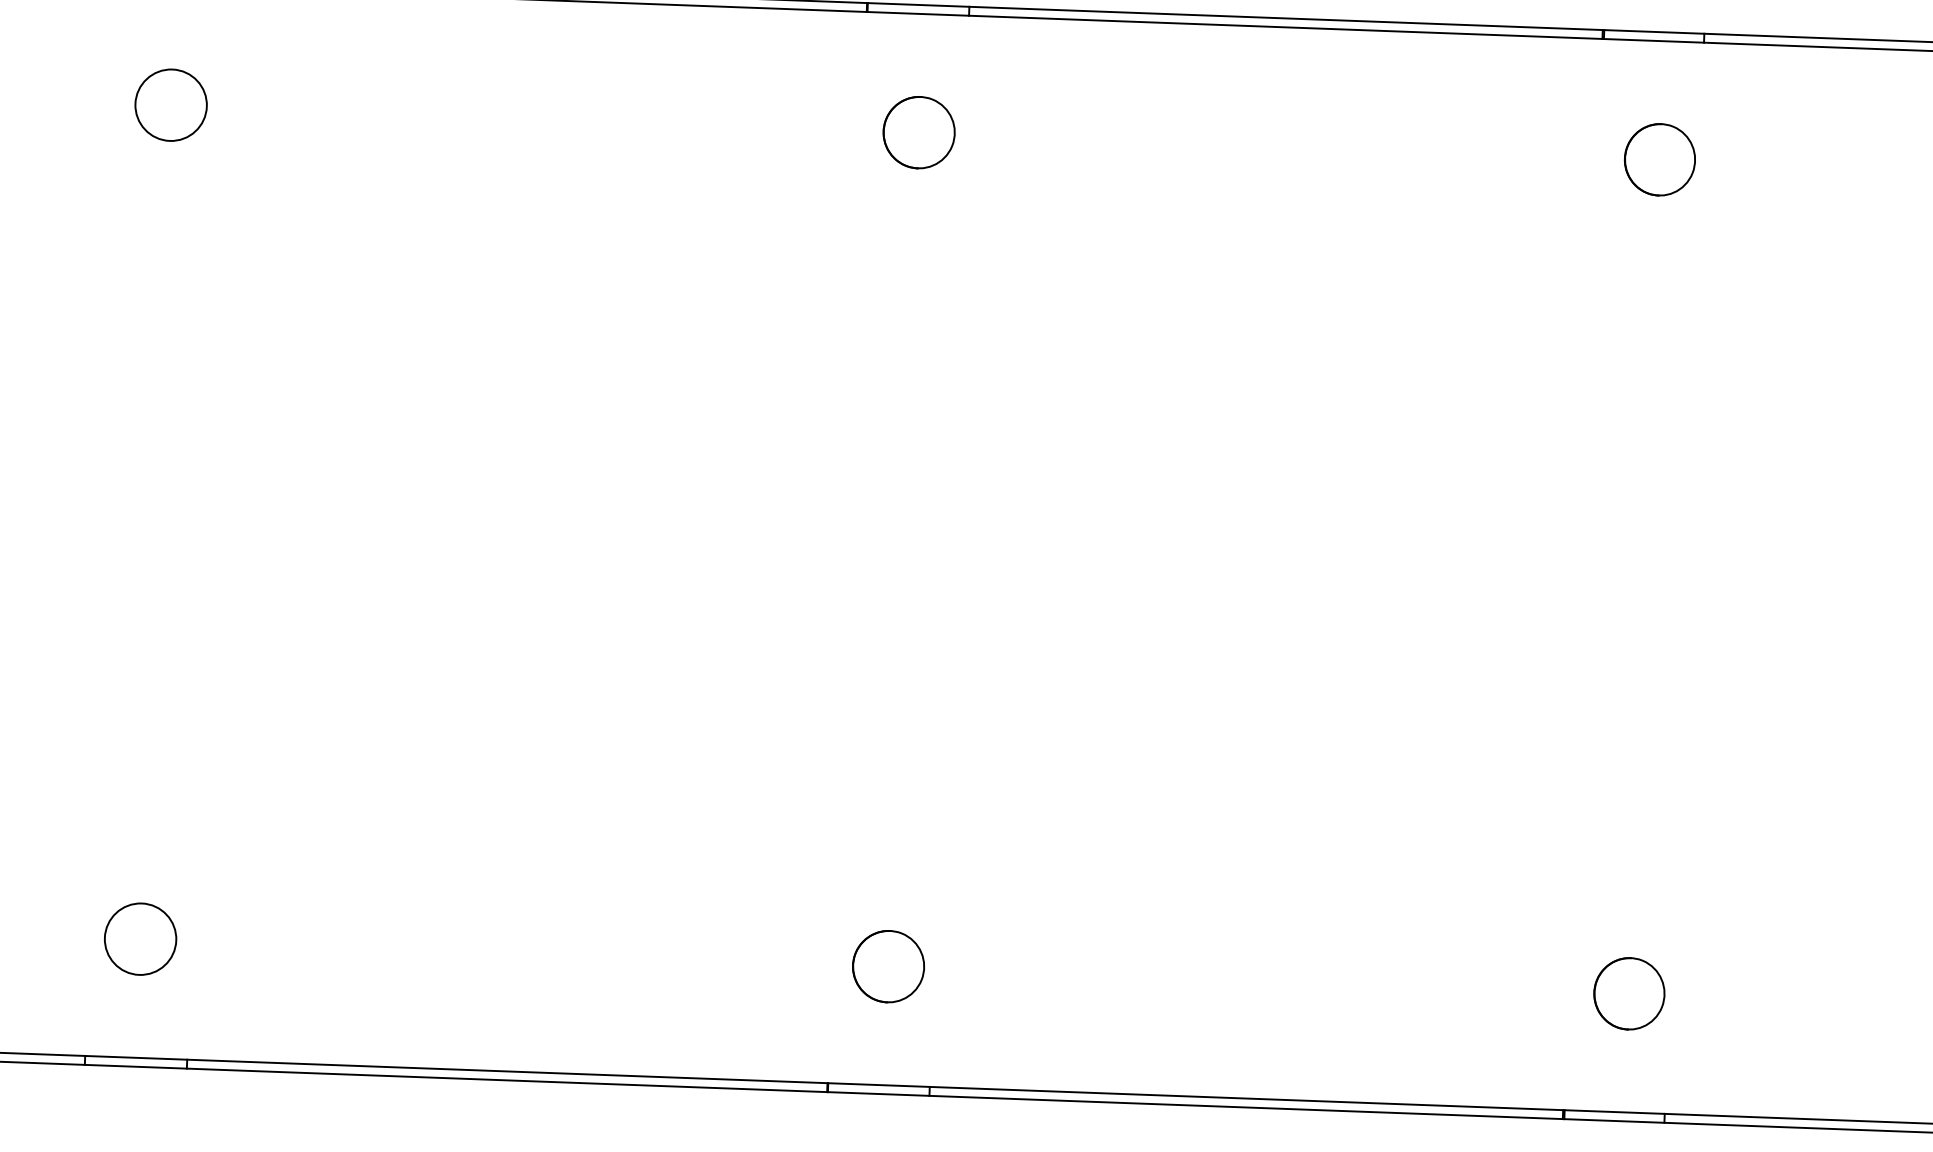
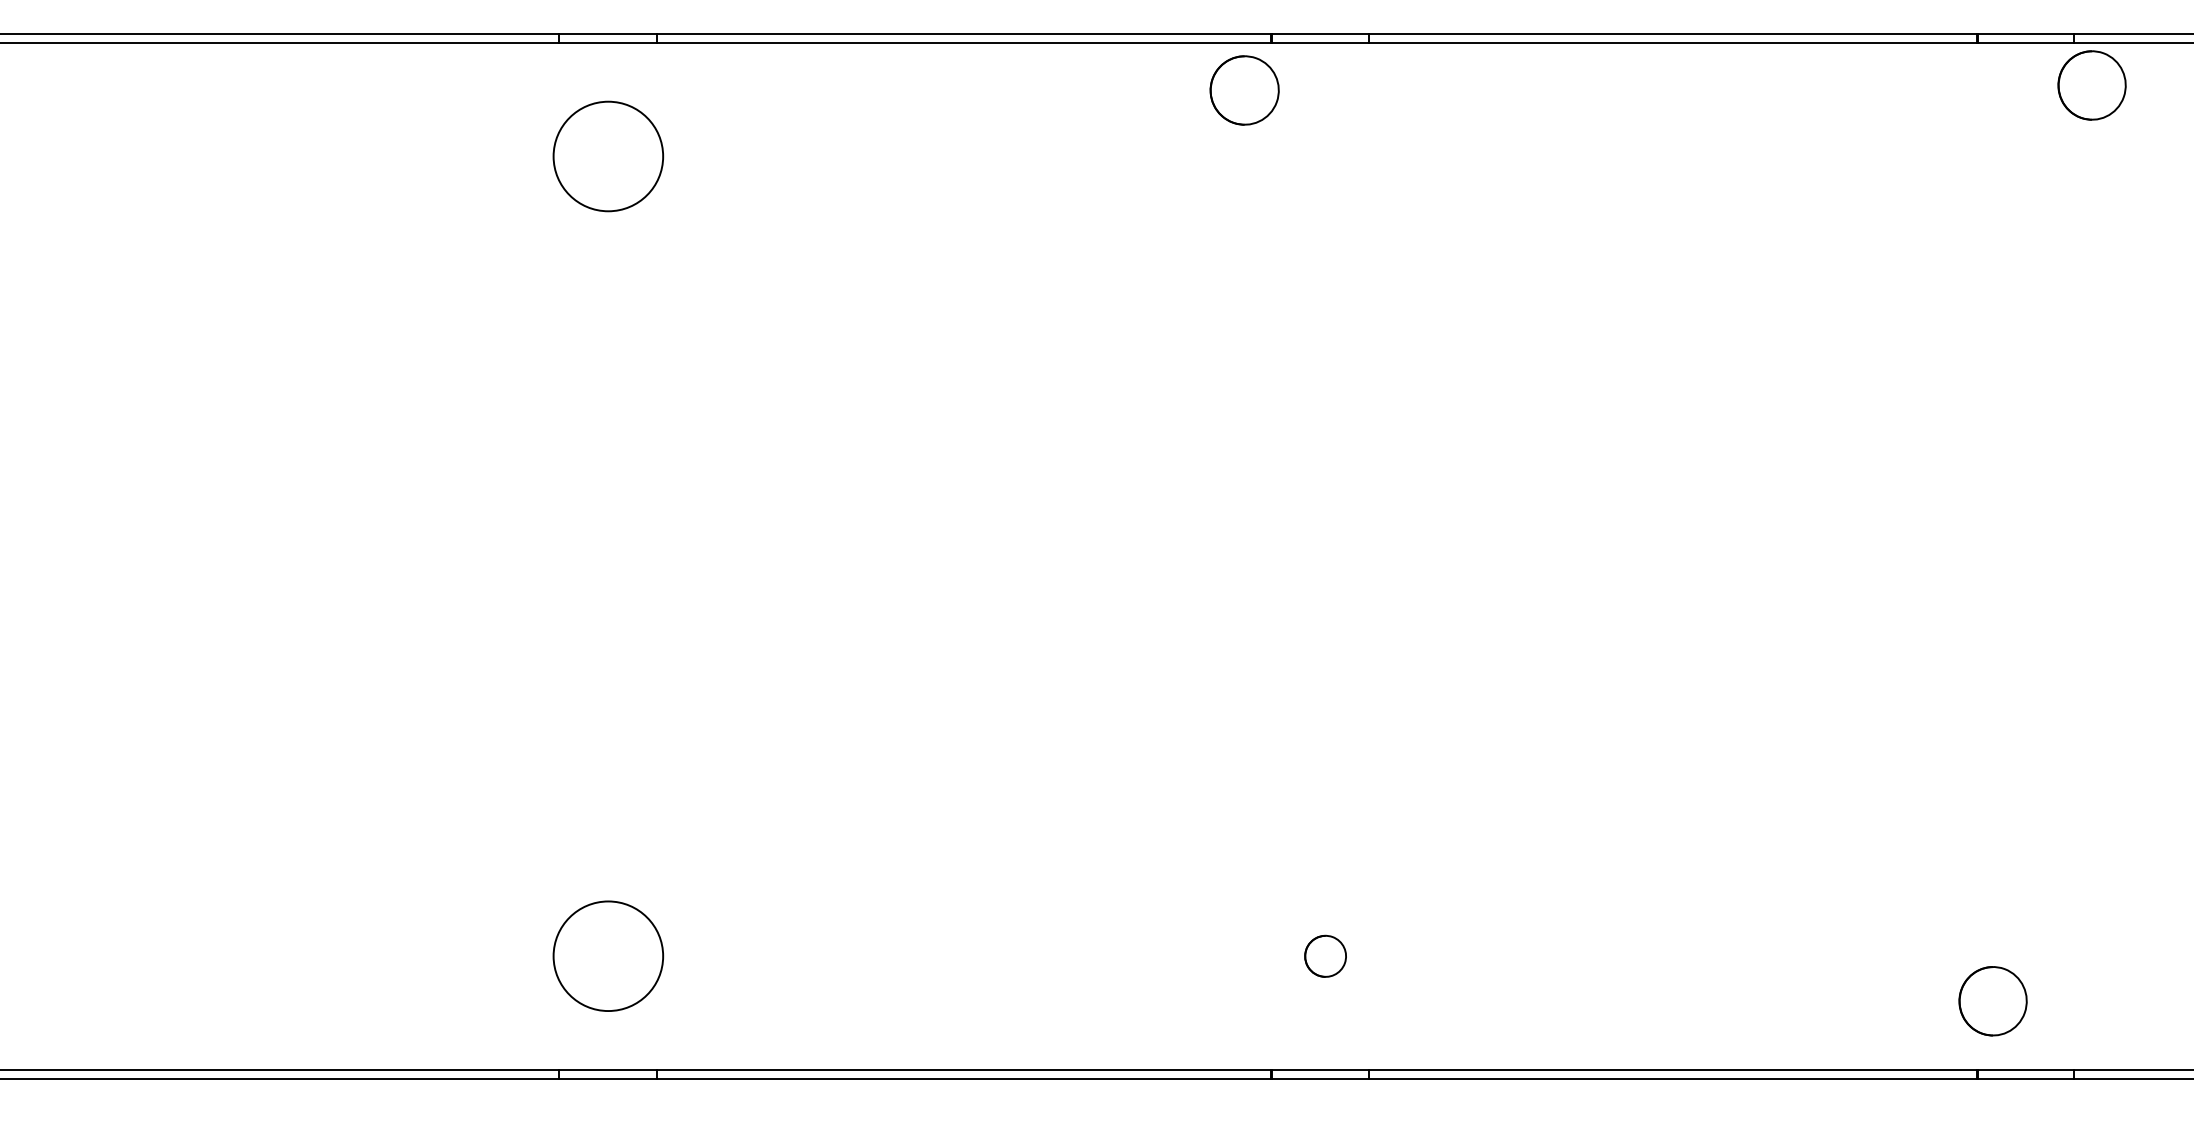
circle: (171, 105) -> (608, 156), size x1.6
part: (918, 132) -> (1244, 90), moved
part: (1659, 159) -> (2091, 85), moved
circle: (140, 939) -> (608, 956), size x1.6
part: (888, 966) -> (1325, 956), size x0.6
part: (1628, 994) -> (1992, 1001), moved

